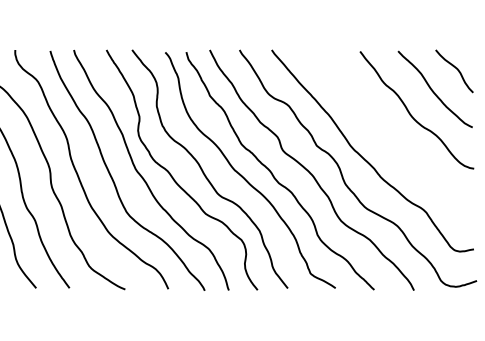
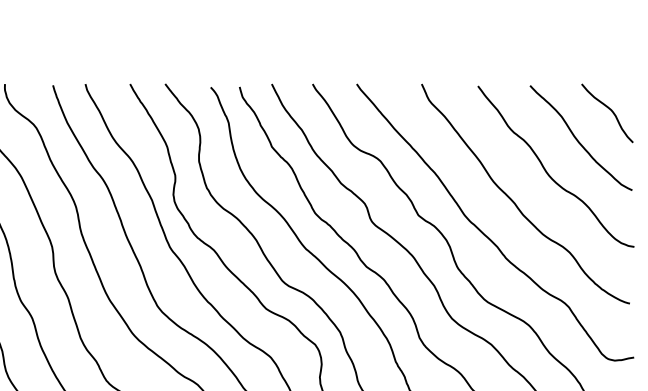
curve: (387, 136) -> (515, 202), added

